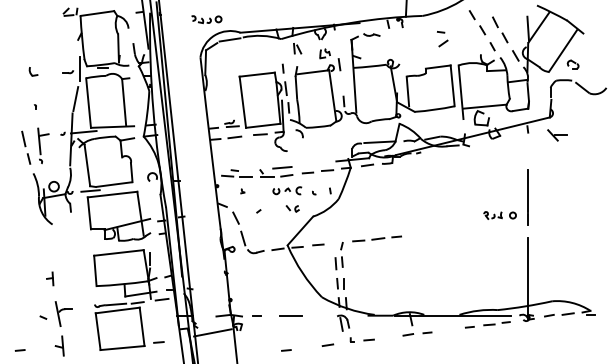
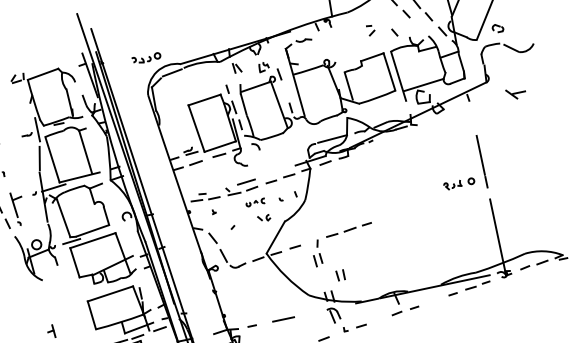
part: (442, 39) -> (370, 30), size x0.7
line: (492, 46) -> (394, 32), moved
part: (557, 135) -> (515, 93), moved
part: (287, 190) -> (255, 202), size x0.7
part: (340, 283) -> (340, 275), moved

